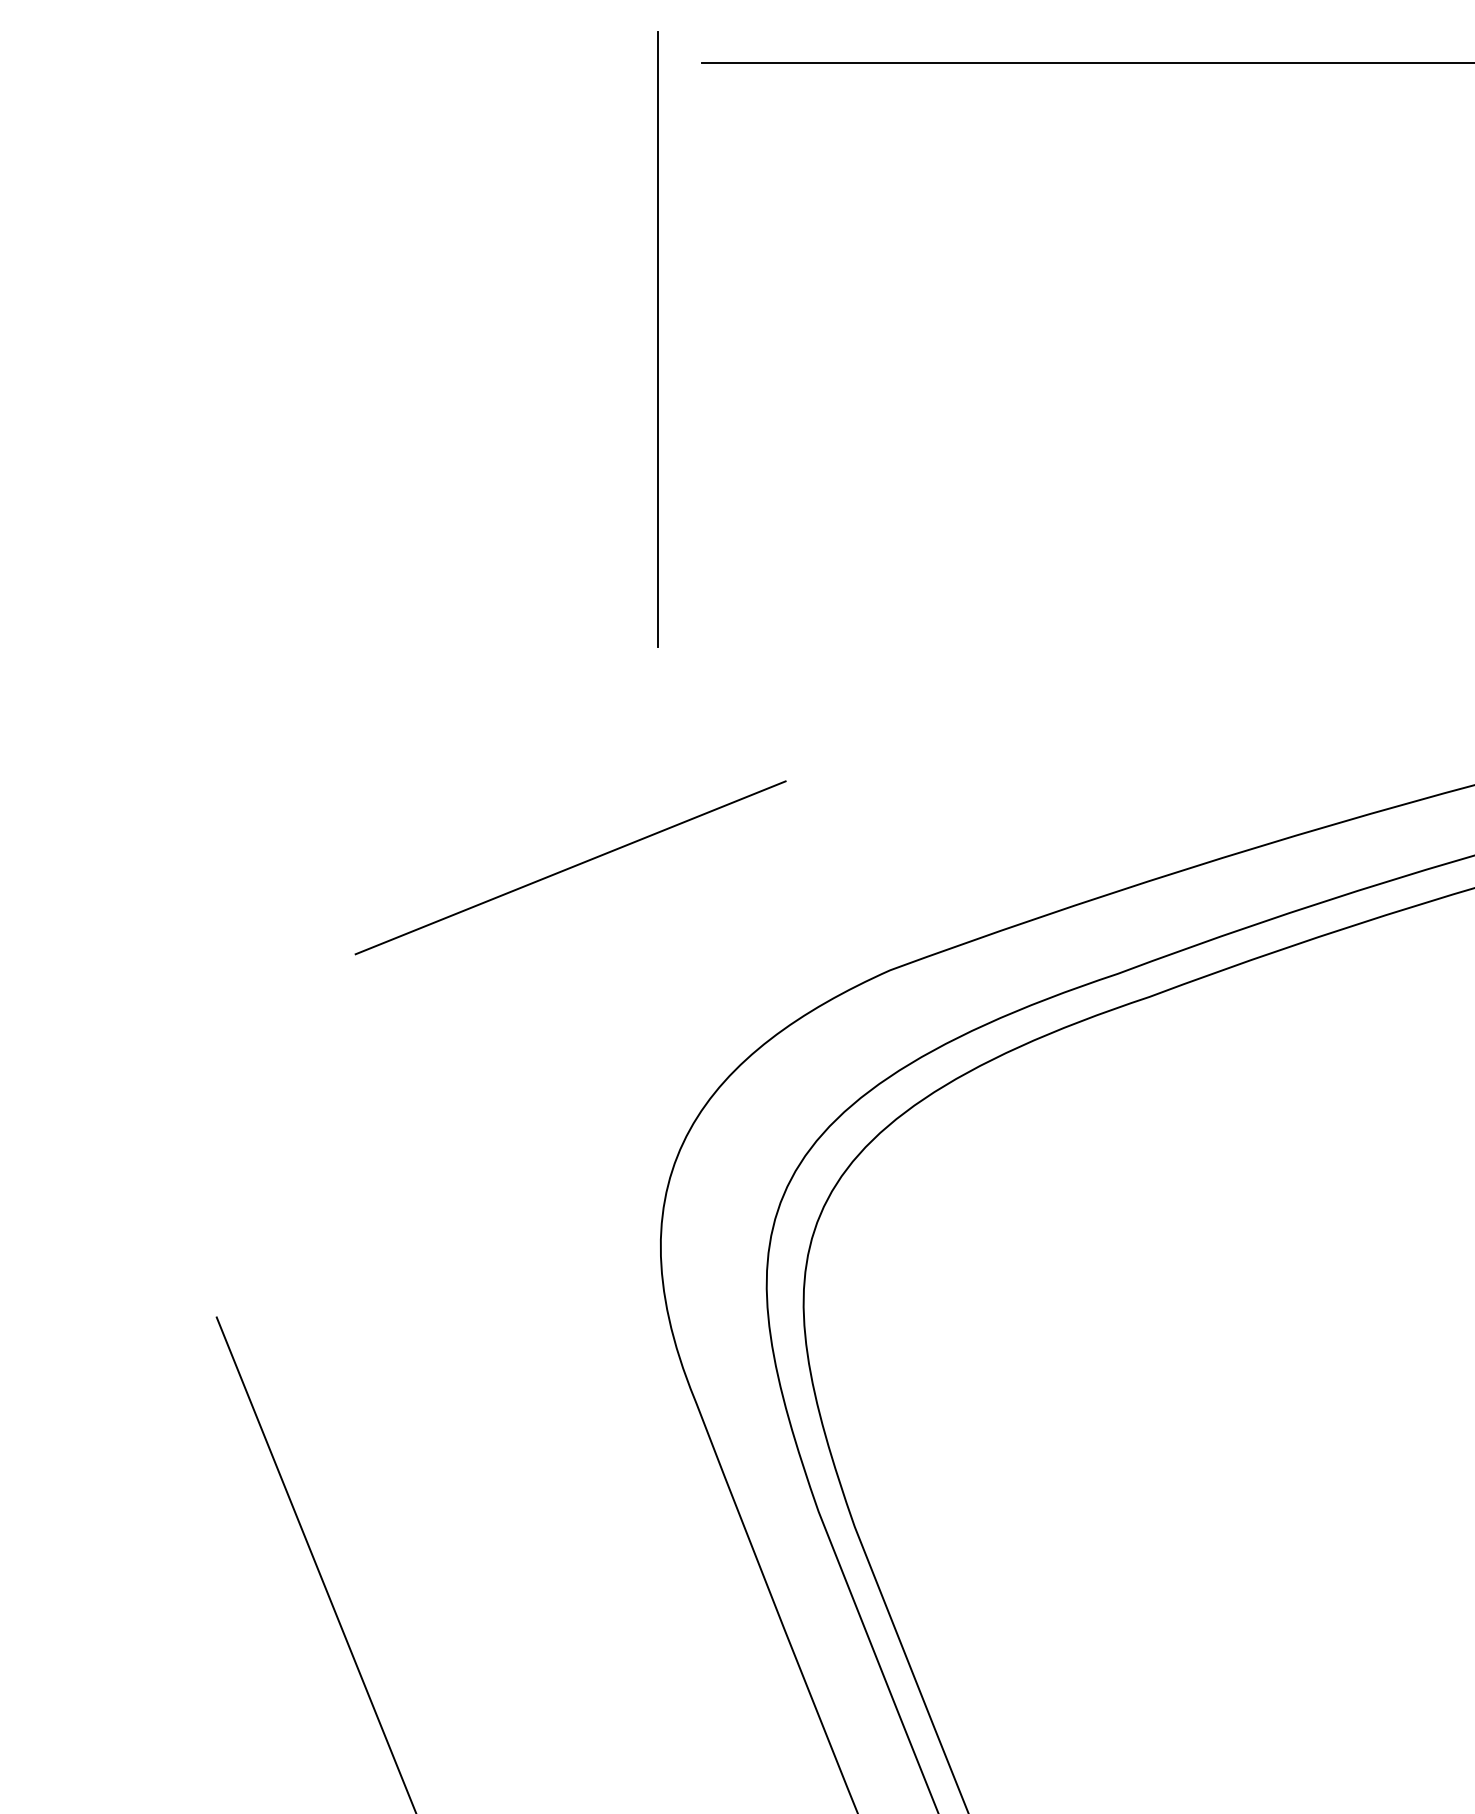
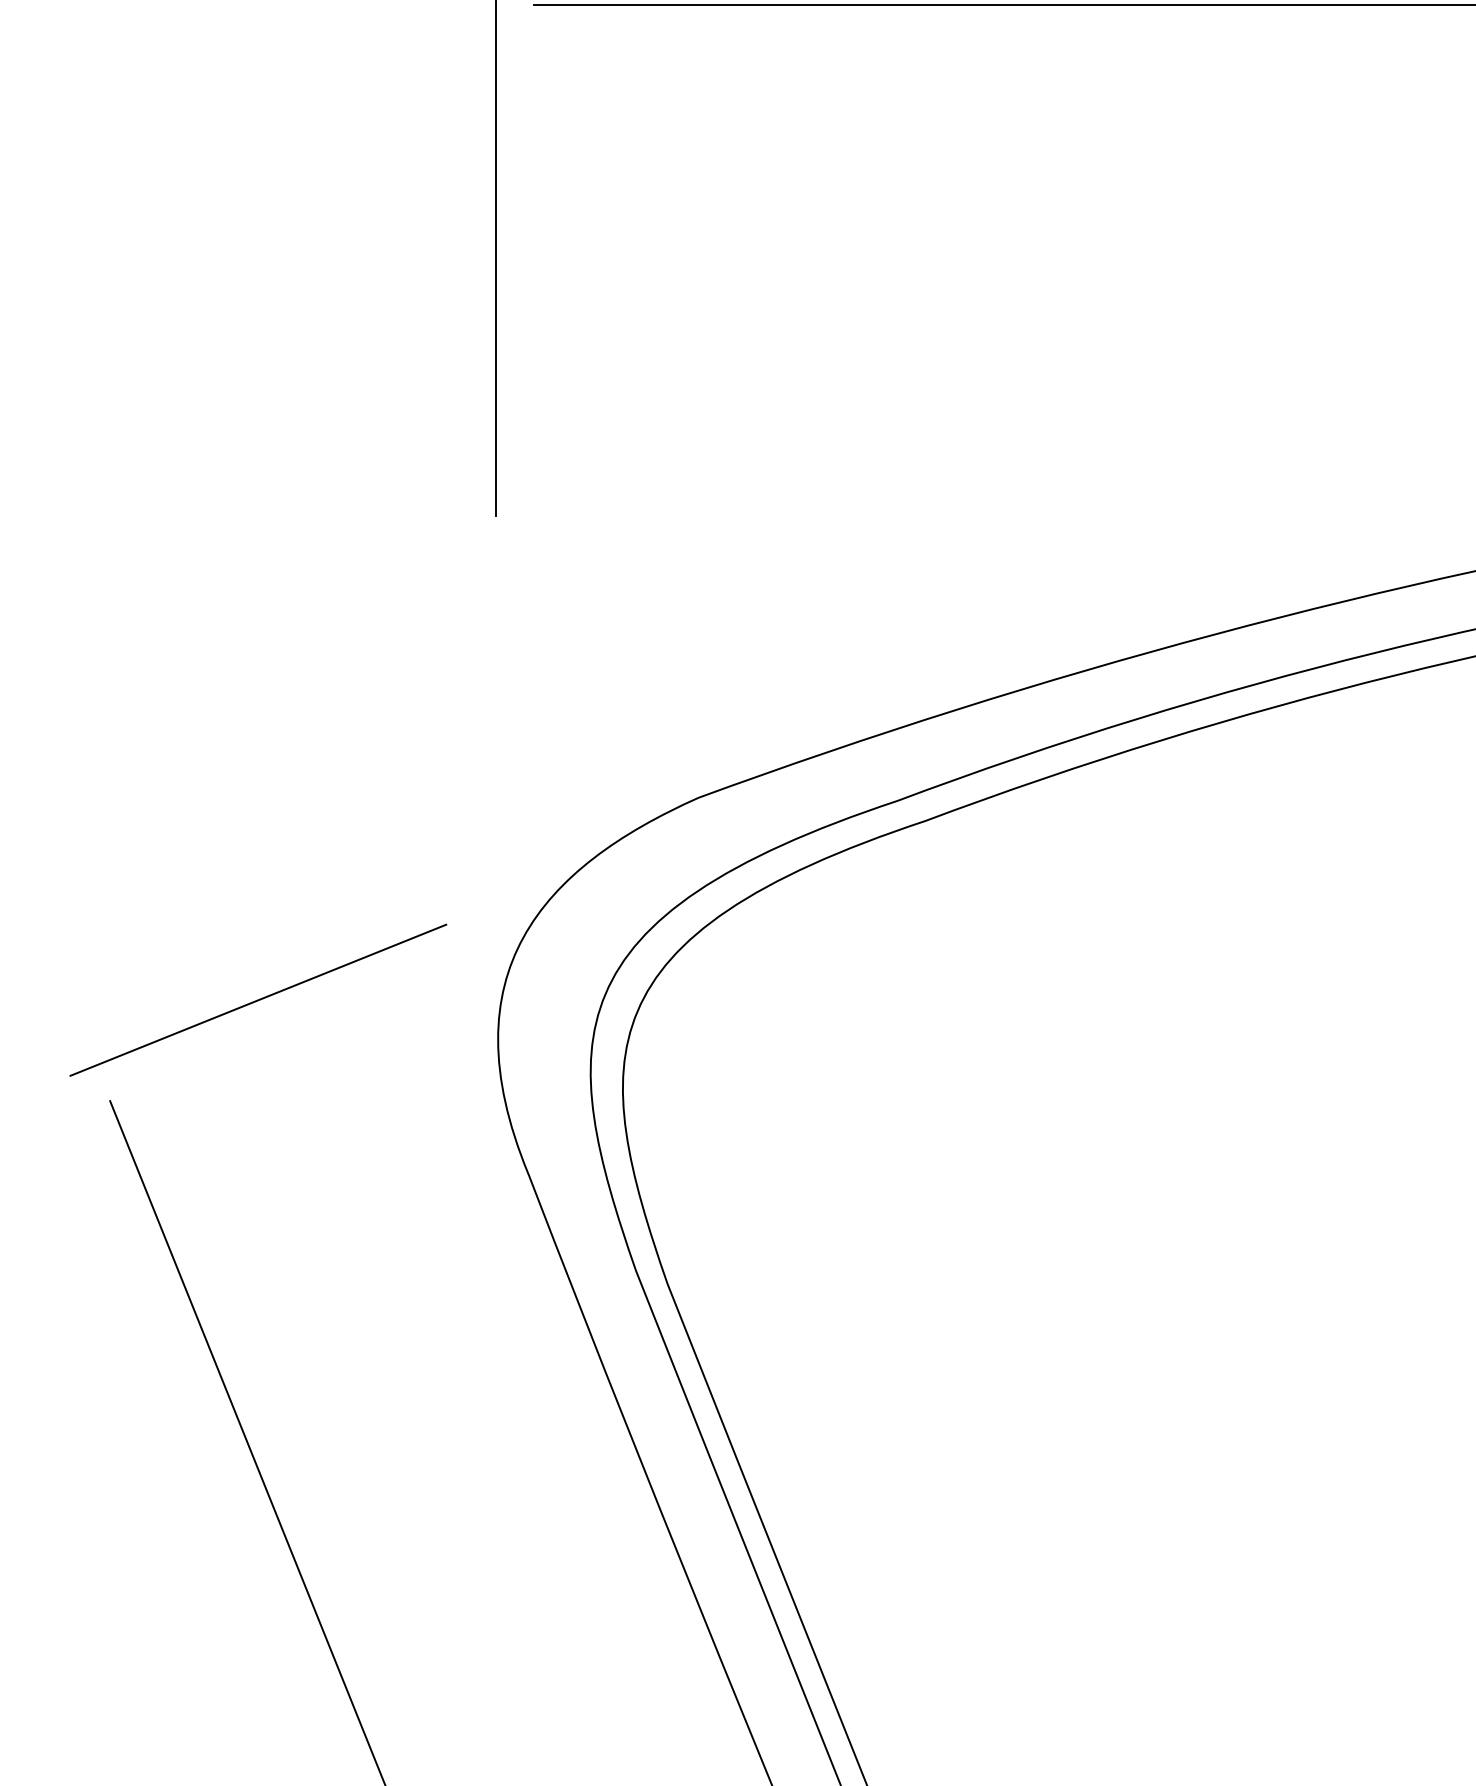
line: (570, 866) -> (258, 999), moved

